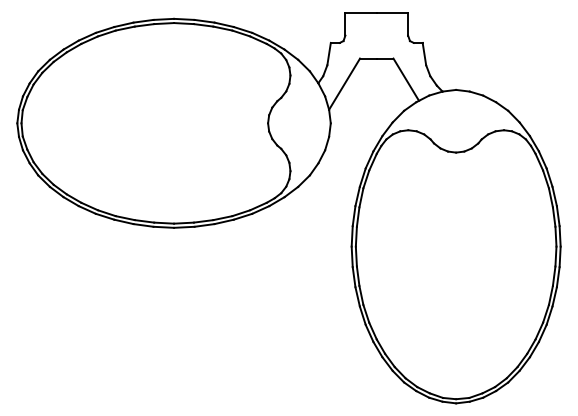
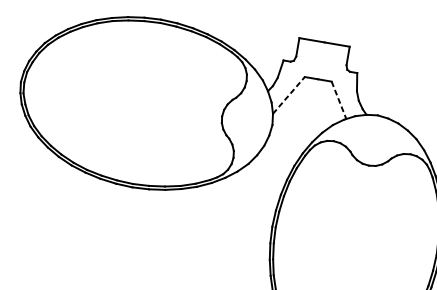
line: (406, 79) -> (339, 100), solid -> dashed
line: (344, 84) -> (288, 95), solid -> dashed

